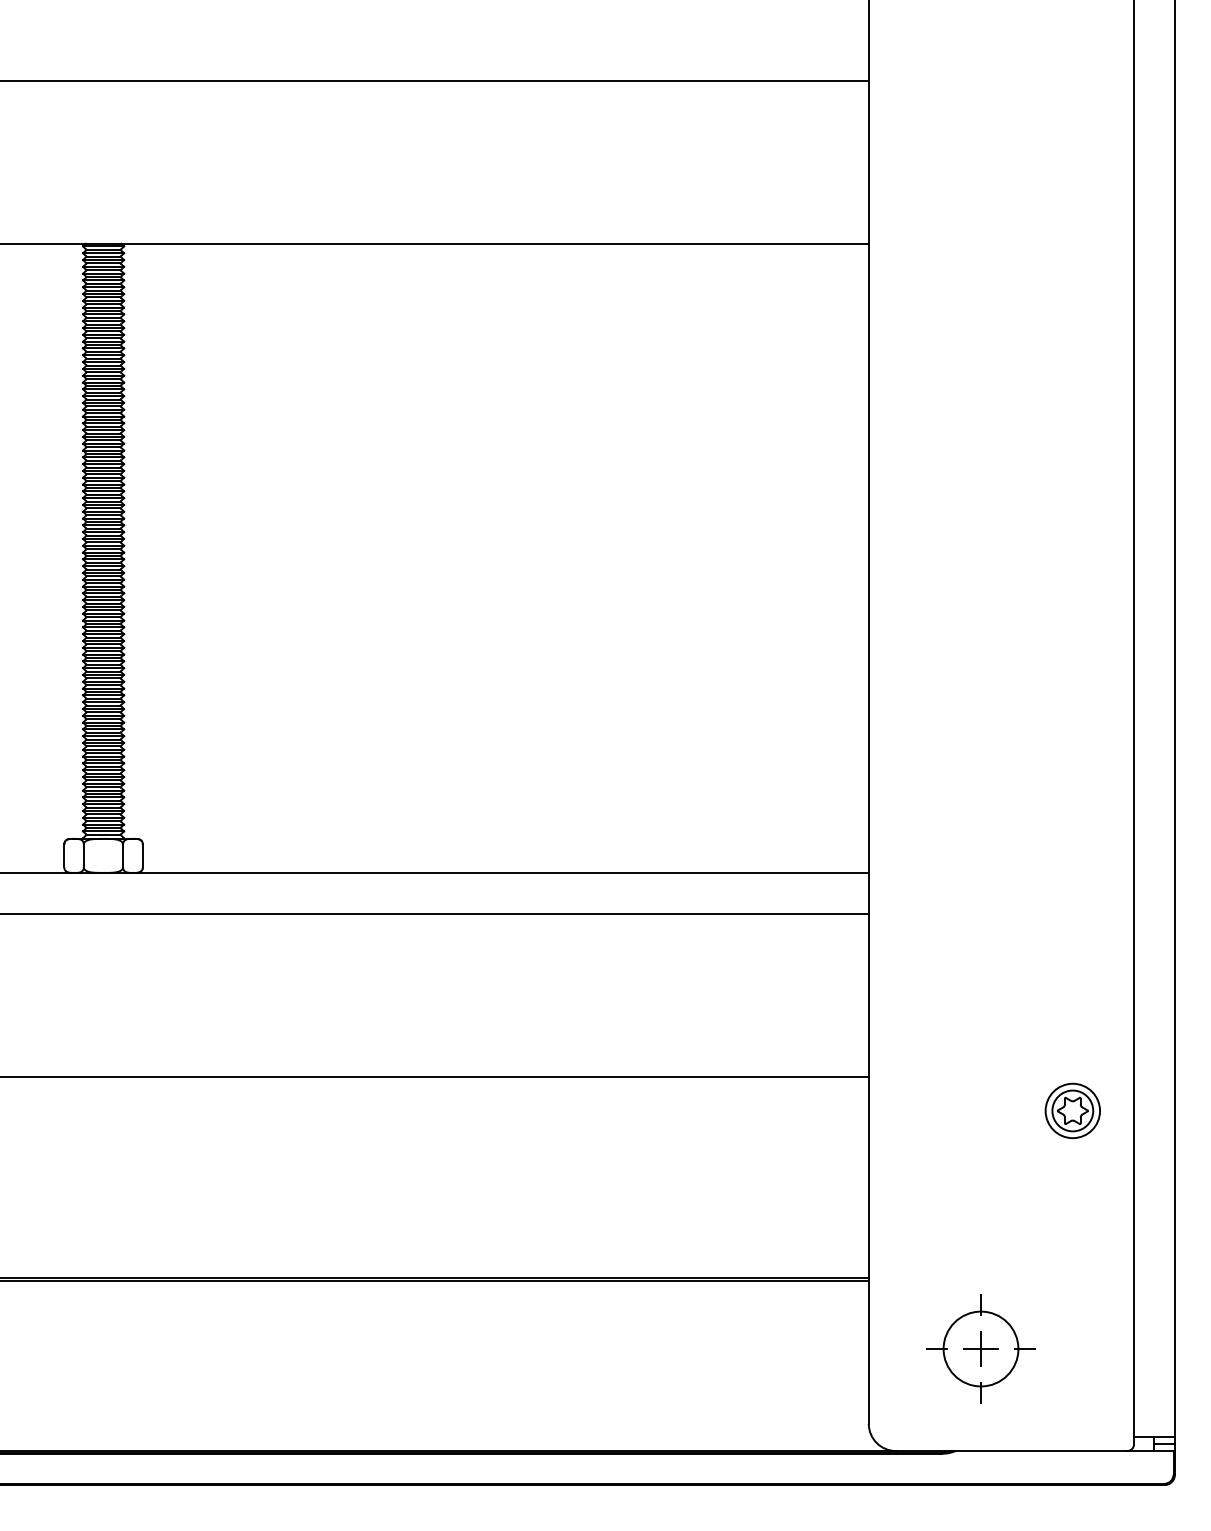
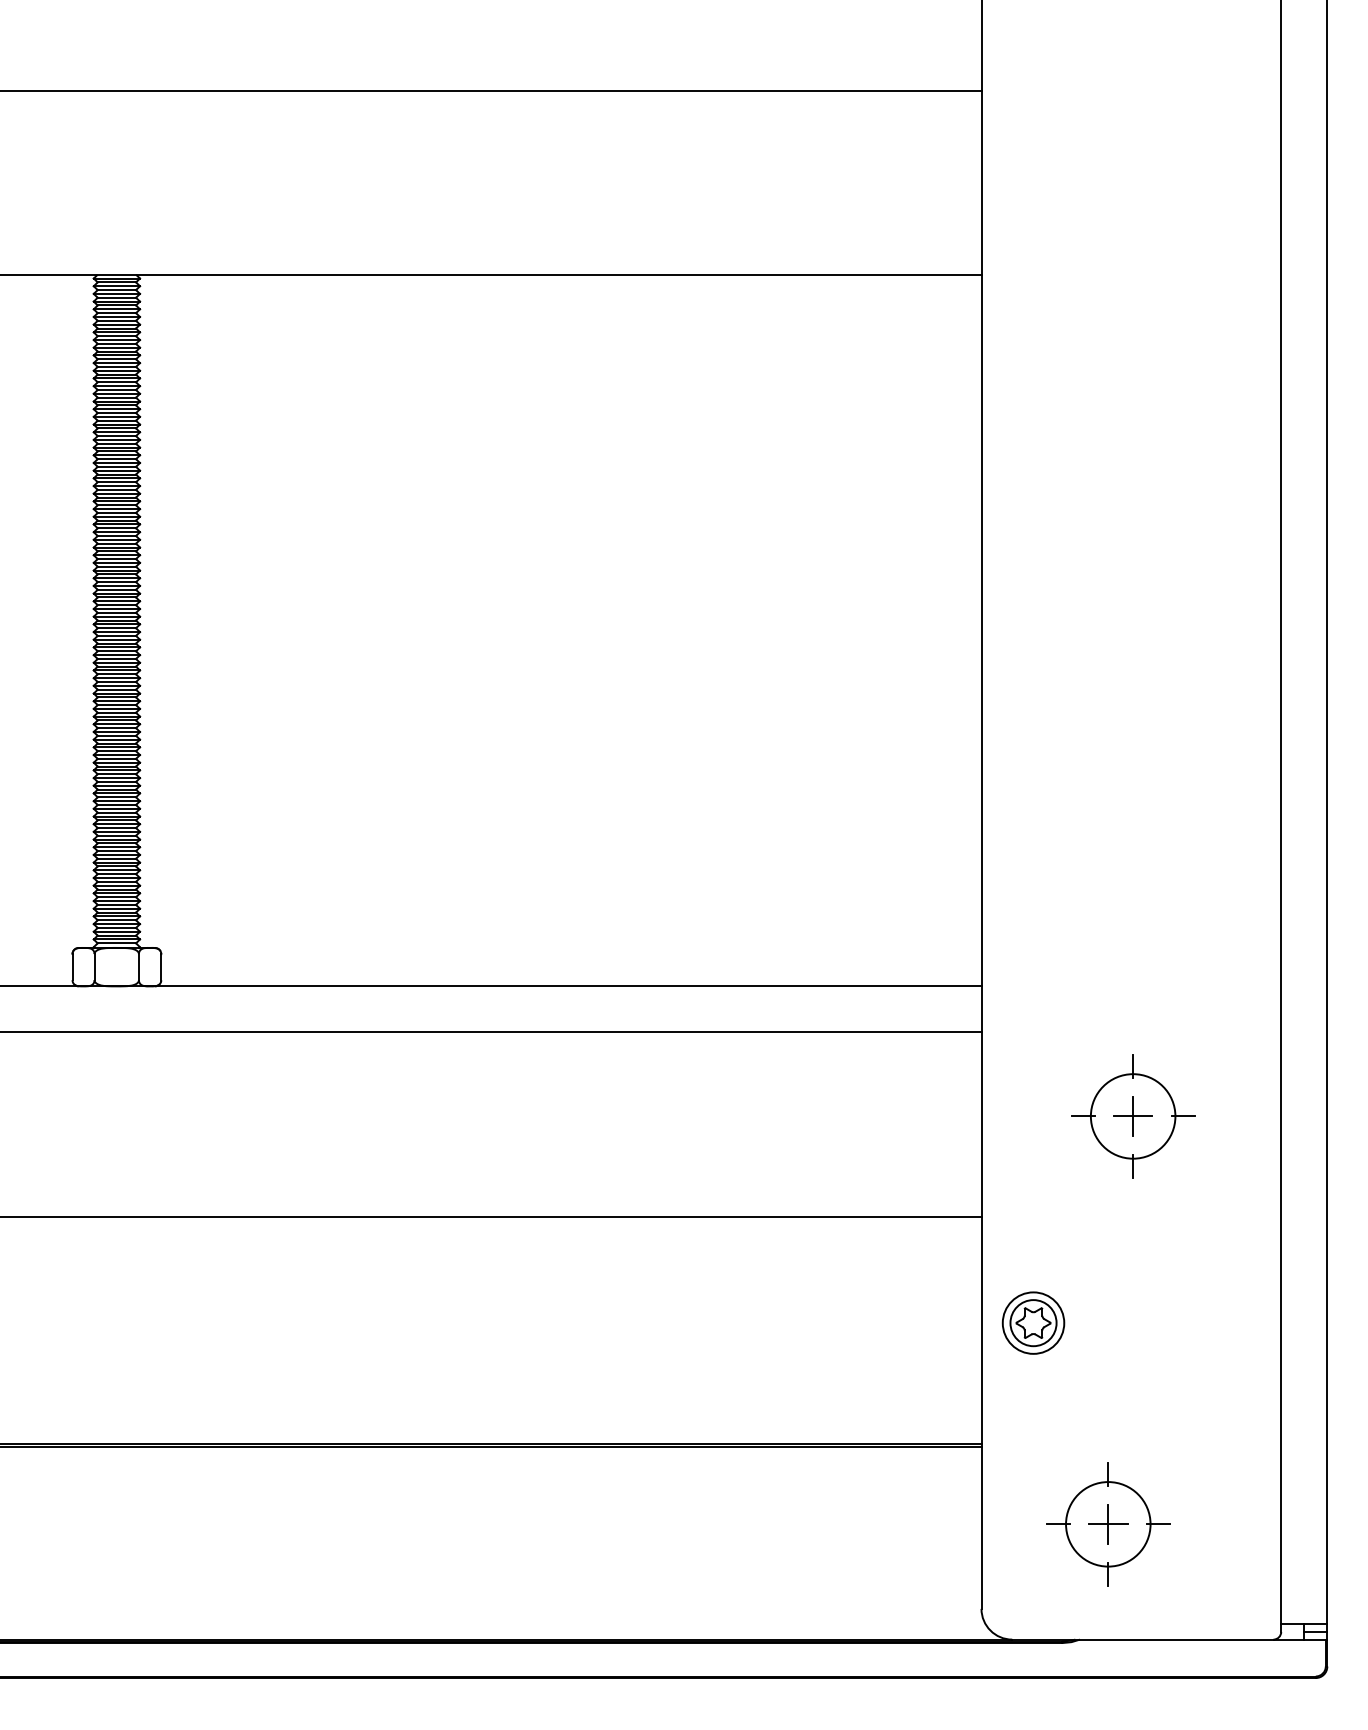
part: (1002, 987) -> (1132, 1115), added
part: (1072, 1110) -> (1033, 1322), moved

